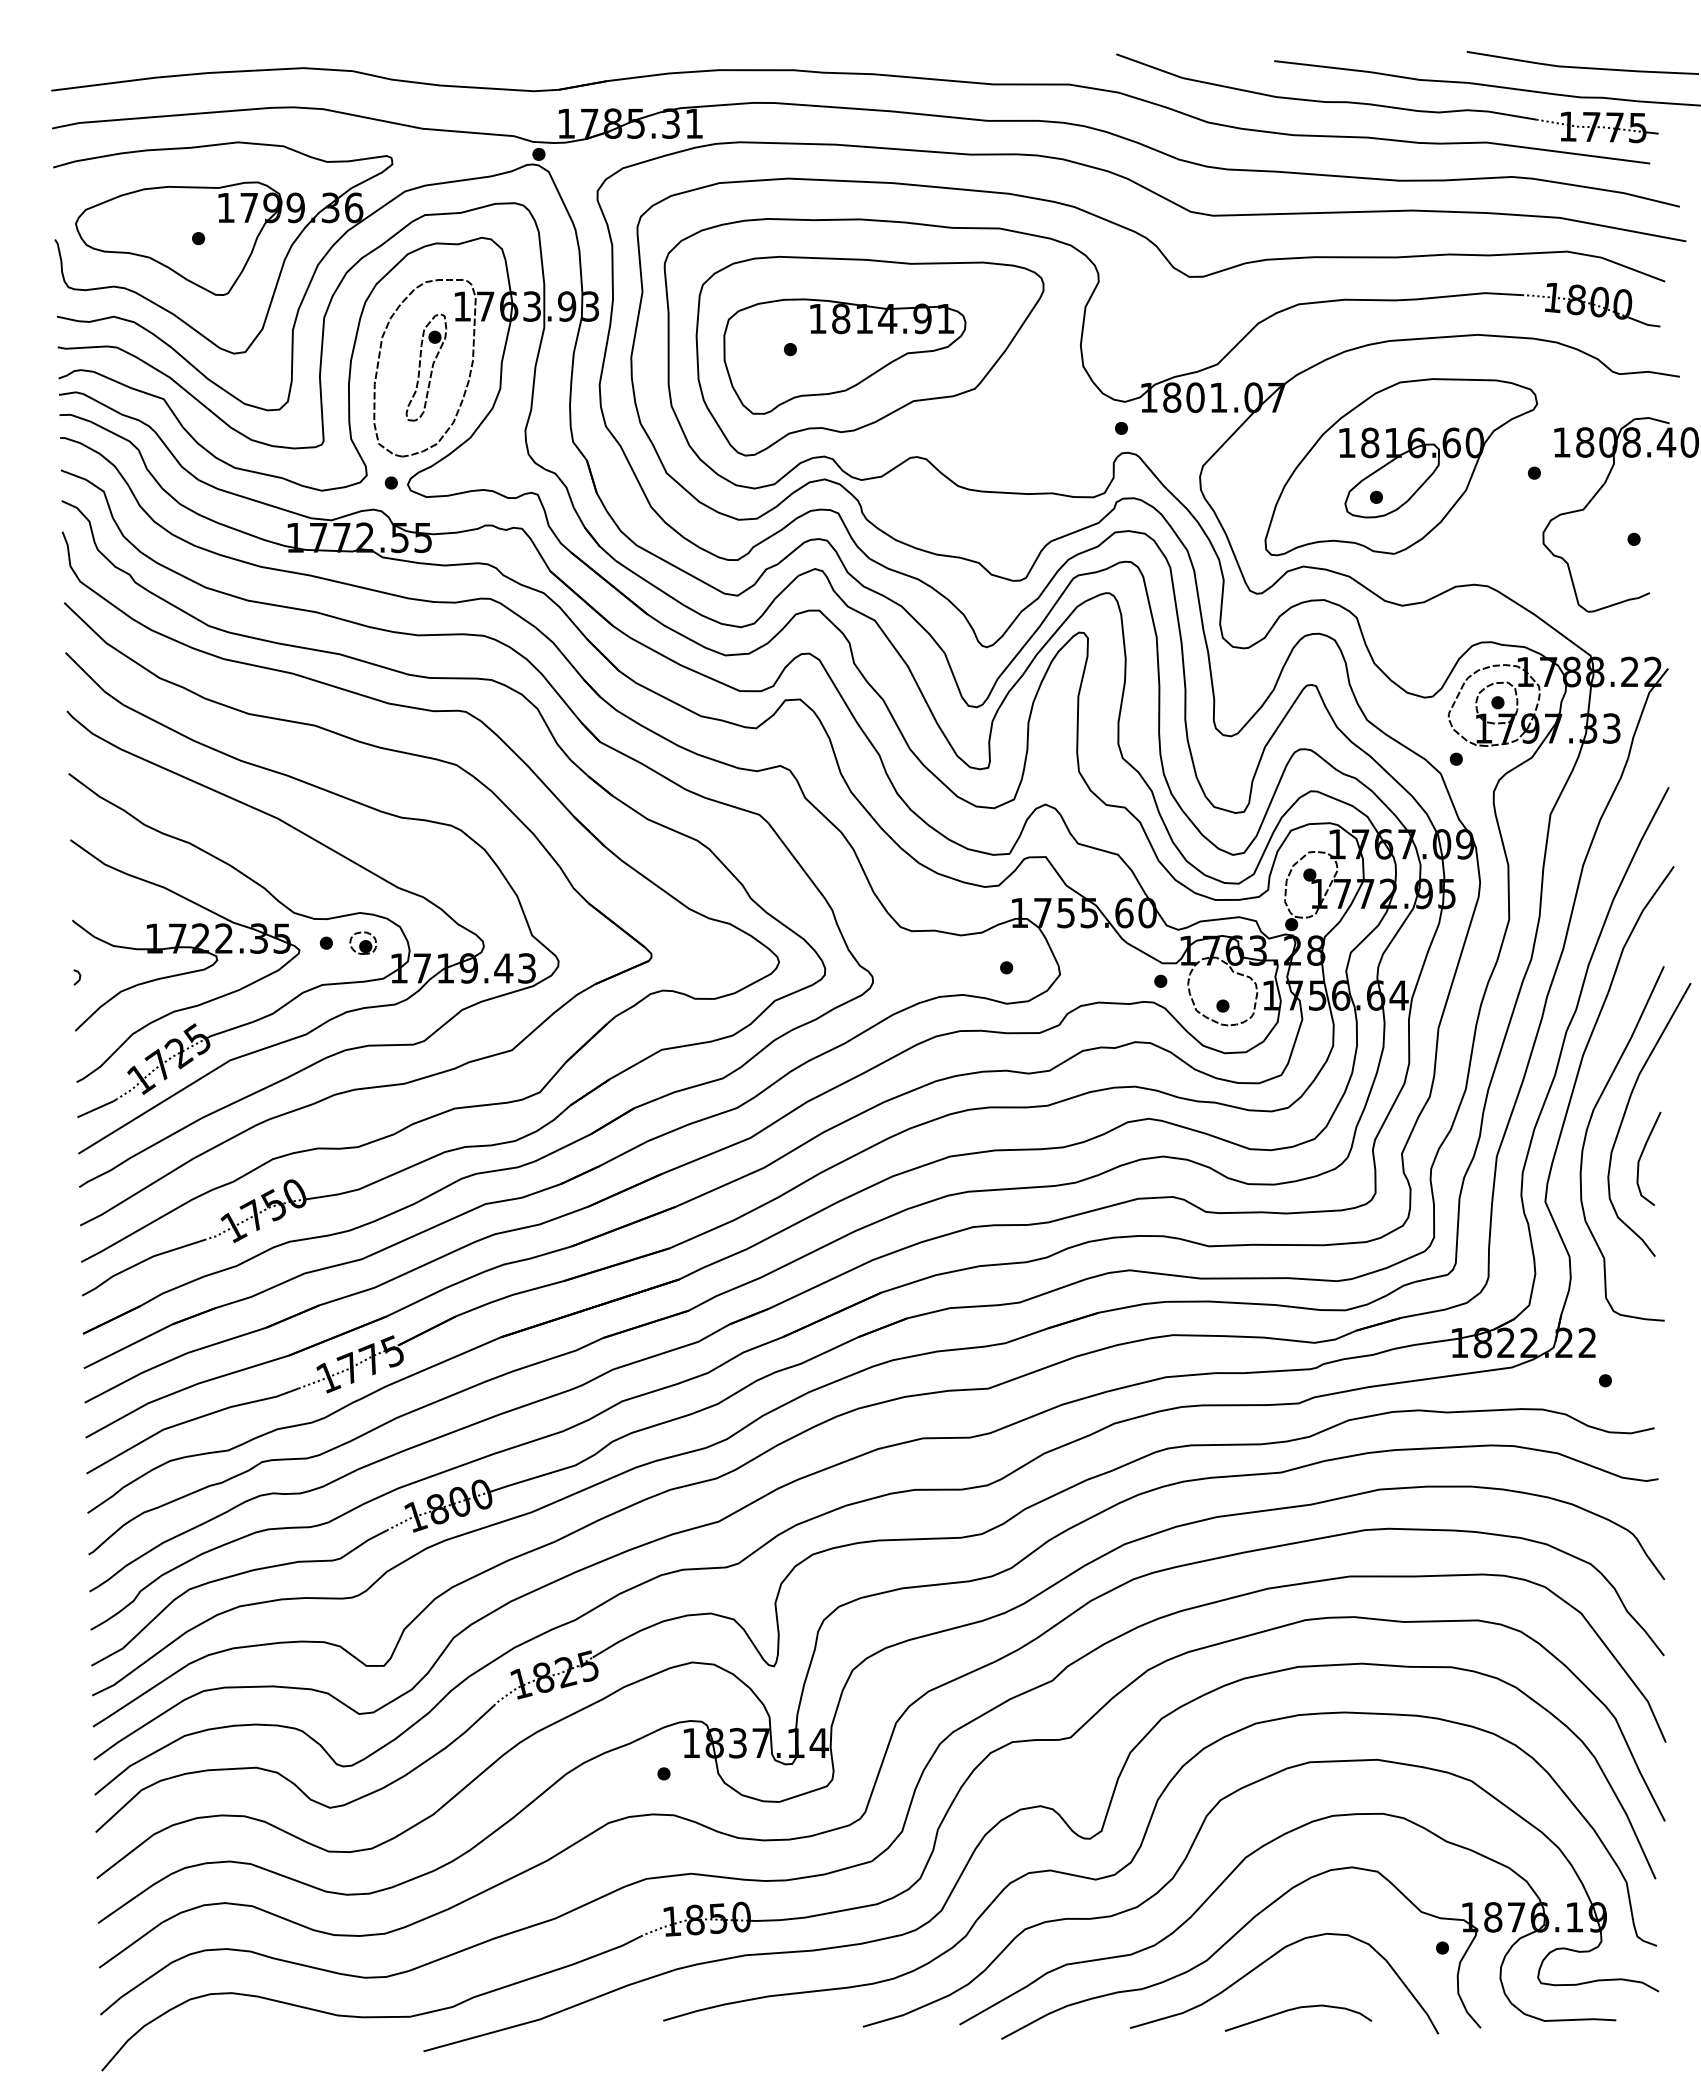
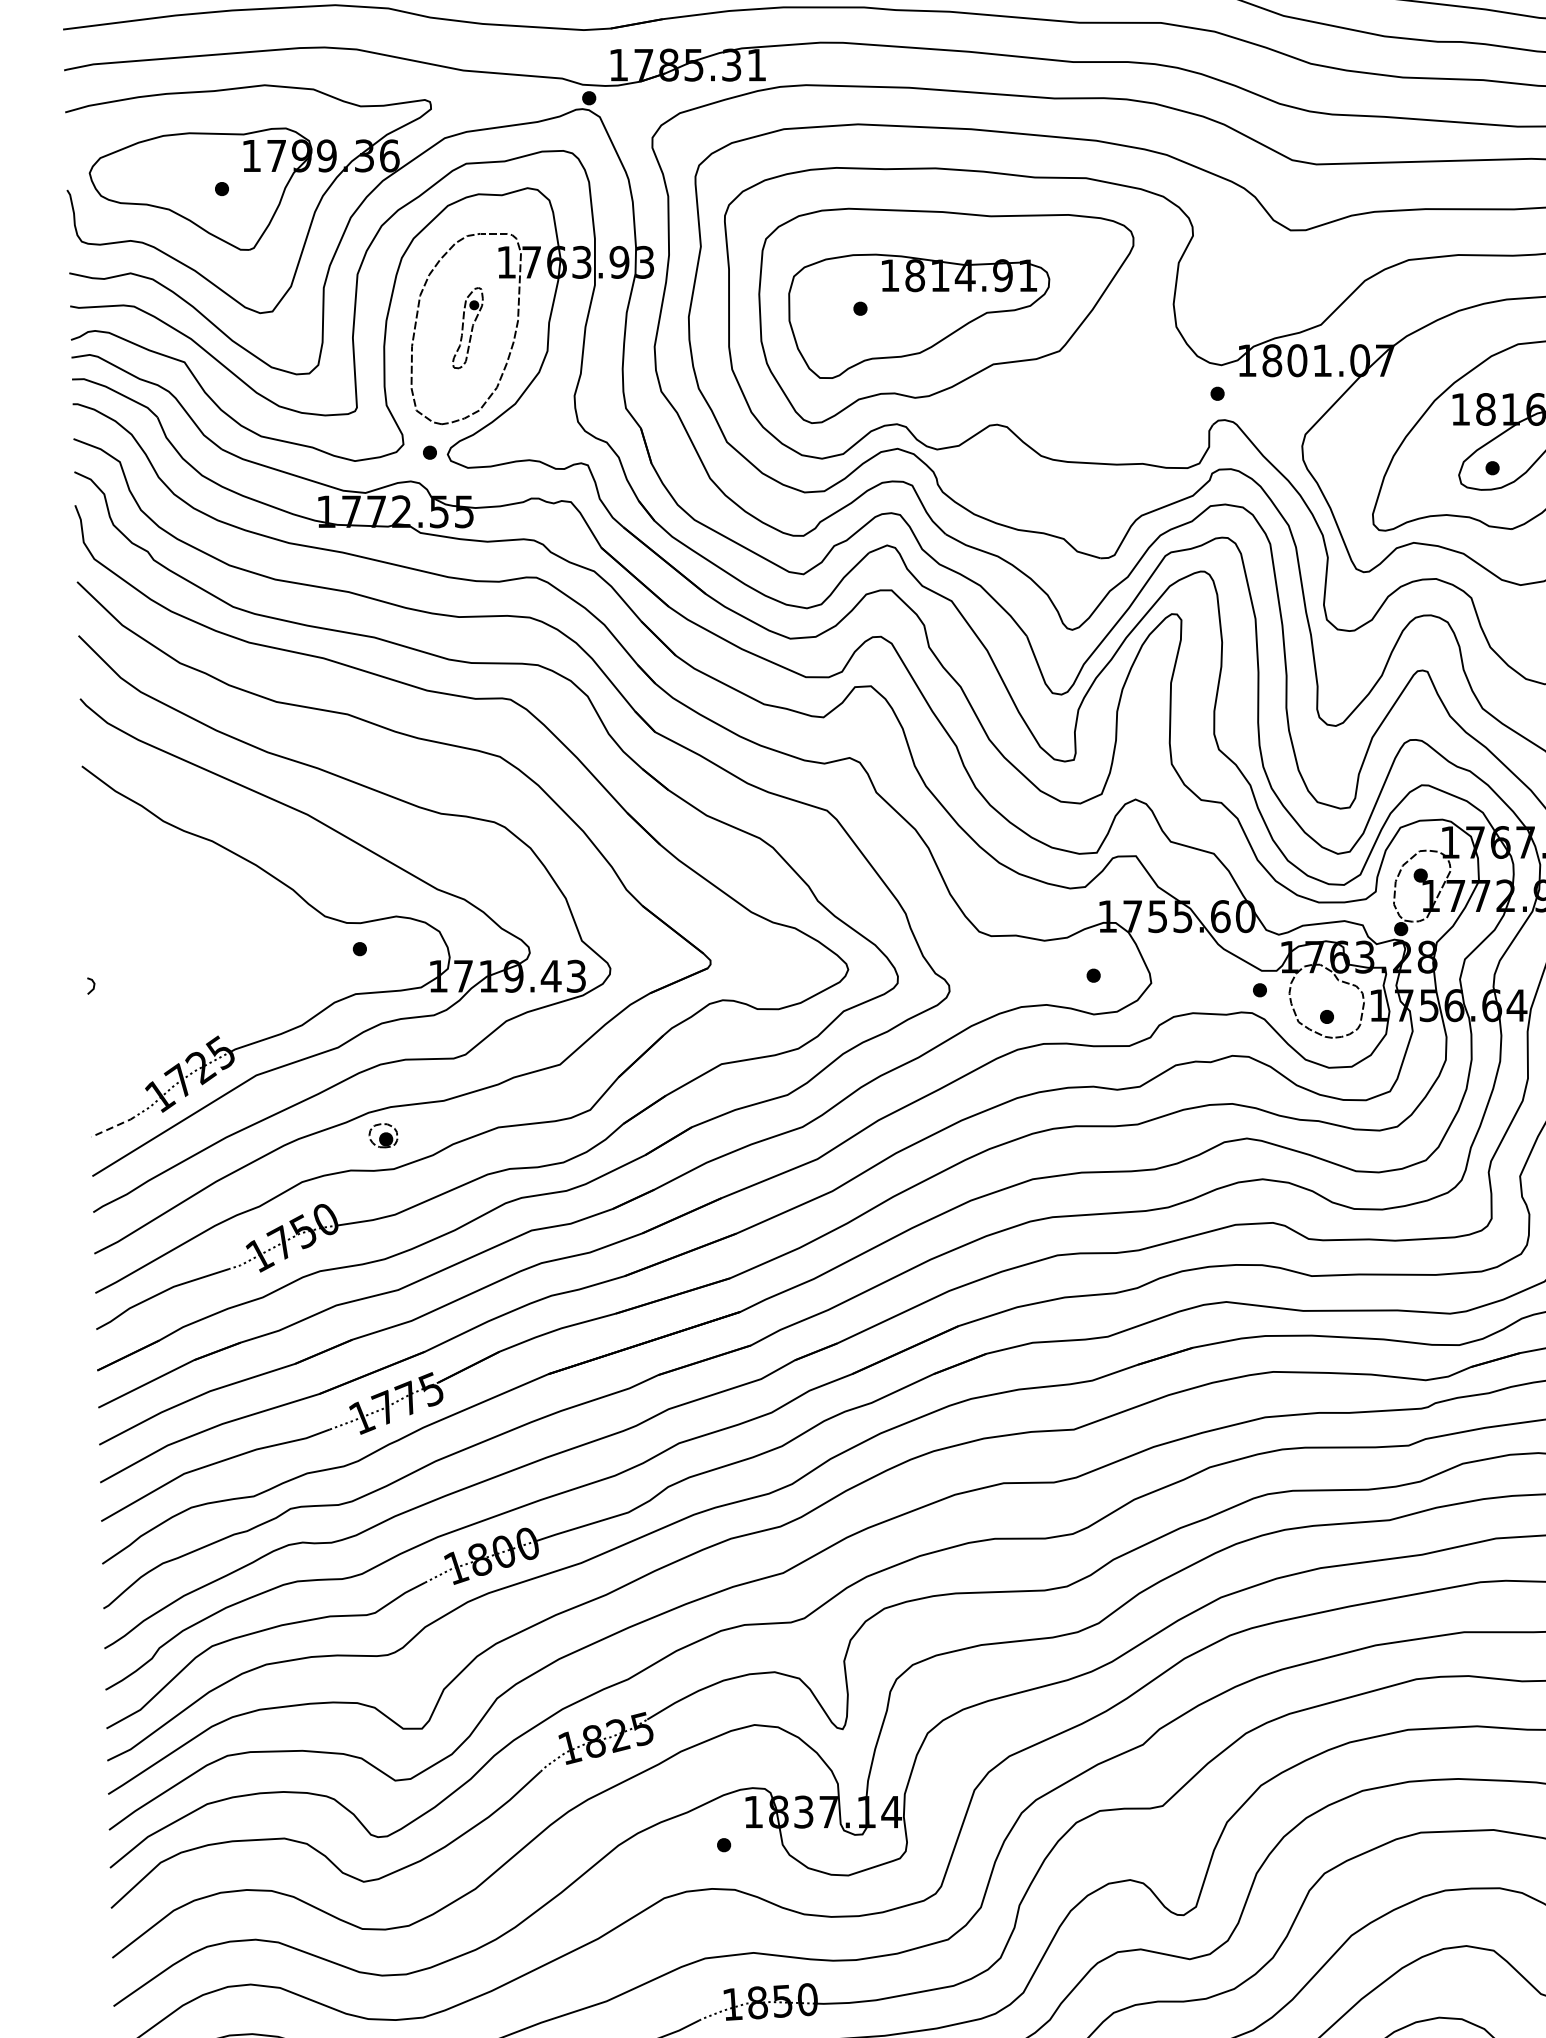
part: (426, 367) -> (467, 328), size x0.7
part: (362, 942) -> (382, 1134), moved
part: (192, 953) -> (215, 960), removed
line: (98, 1108) -> (114, 1127), solid -> dashed

